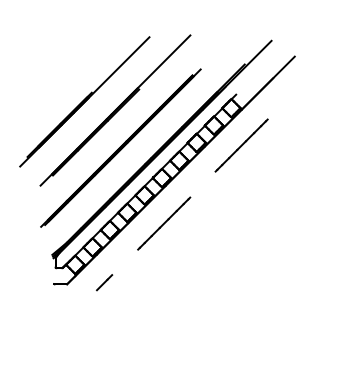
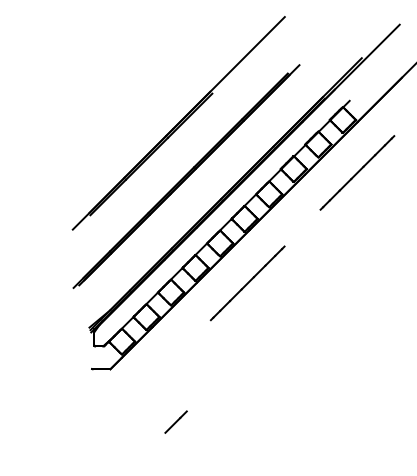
line: (84, 101) -> (134, 110), removed
line: (104, 282) -> (176, 421), moved

